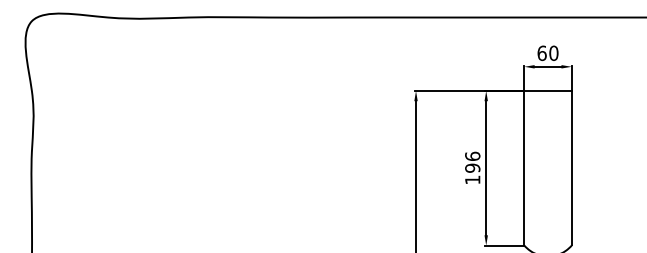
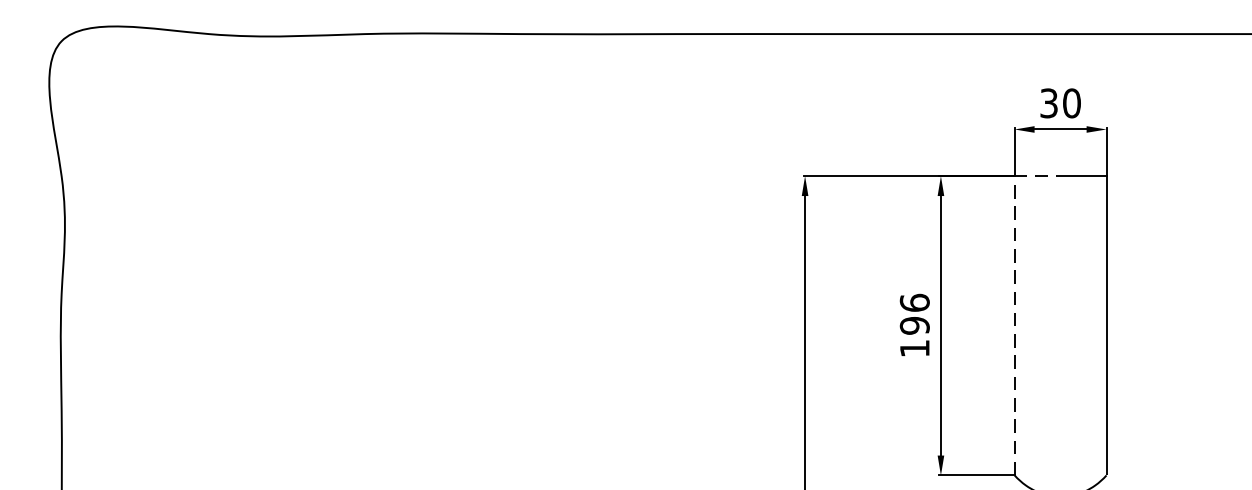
text: (541, 52) -> (1047, 101), 60 -> 30
line: (524, 155) -> (1015, 301), solid -> dashed

